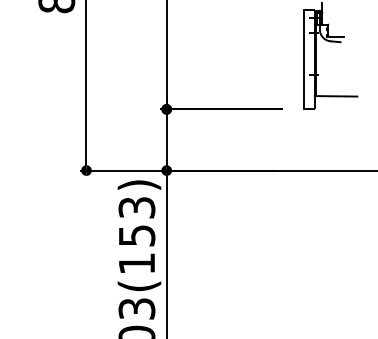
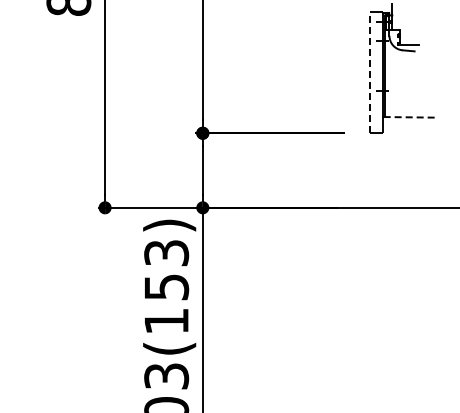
line: (303, 59) -> (369, 72), solid -> dashed
line: (336, 96) -> (409, 117), solid -> dashed

